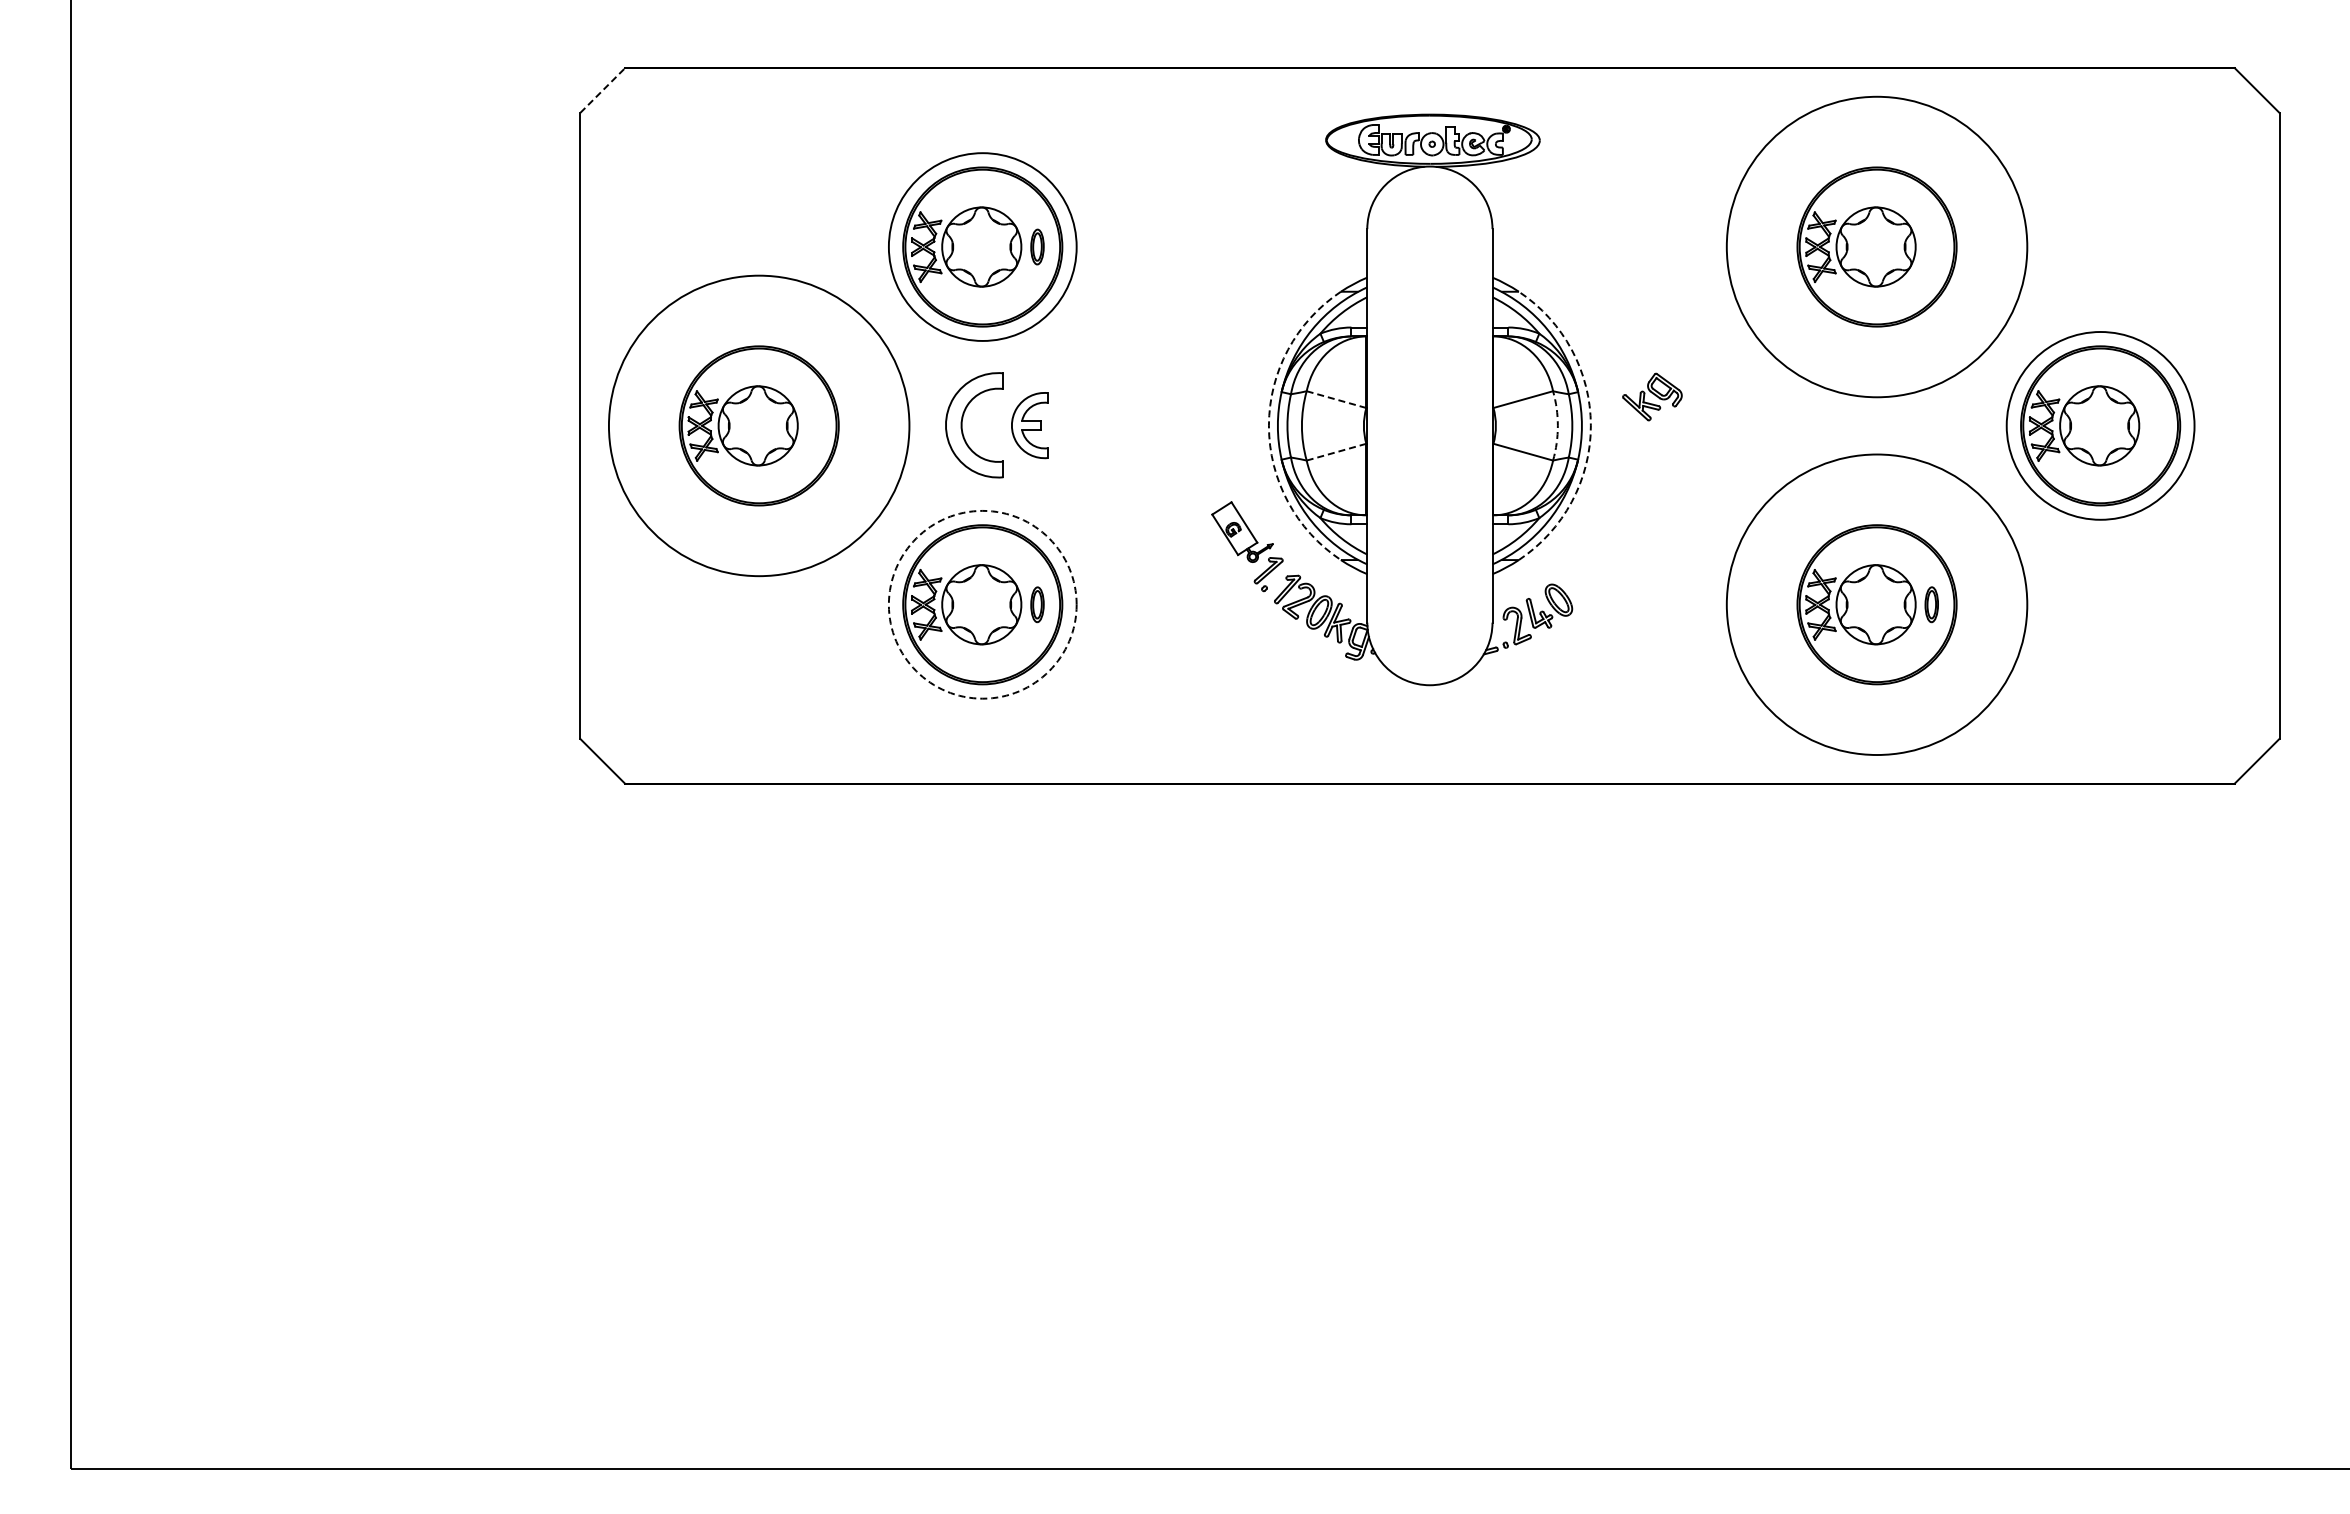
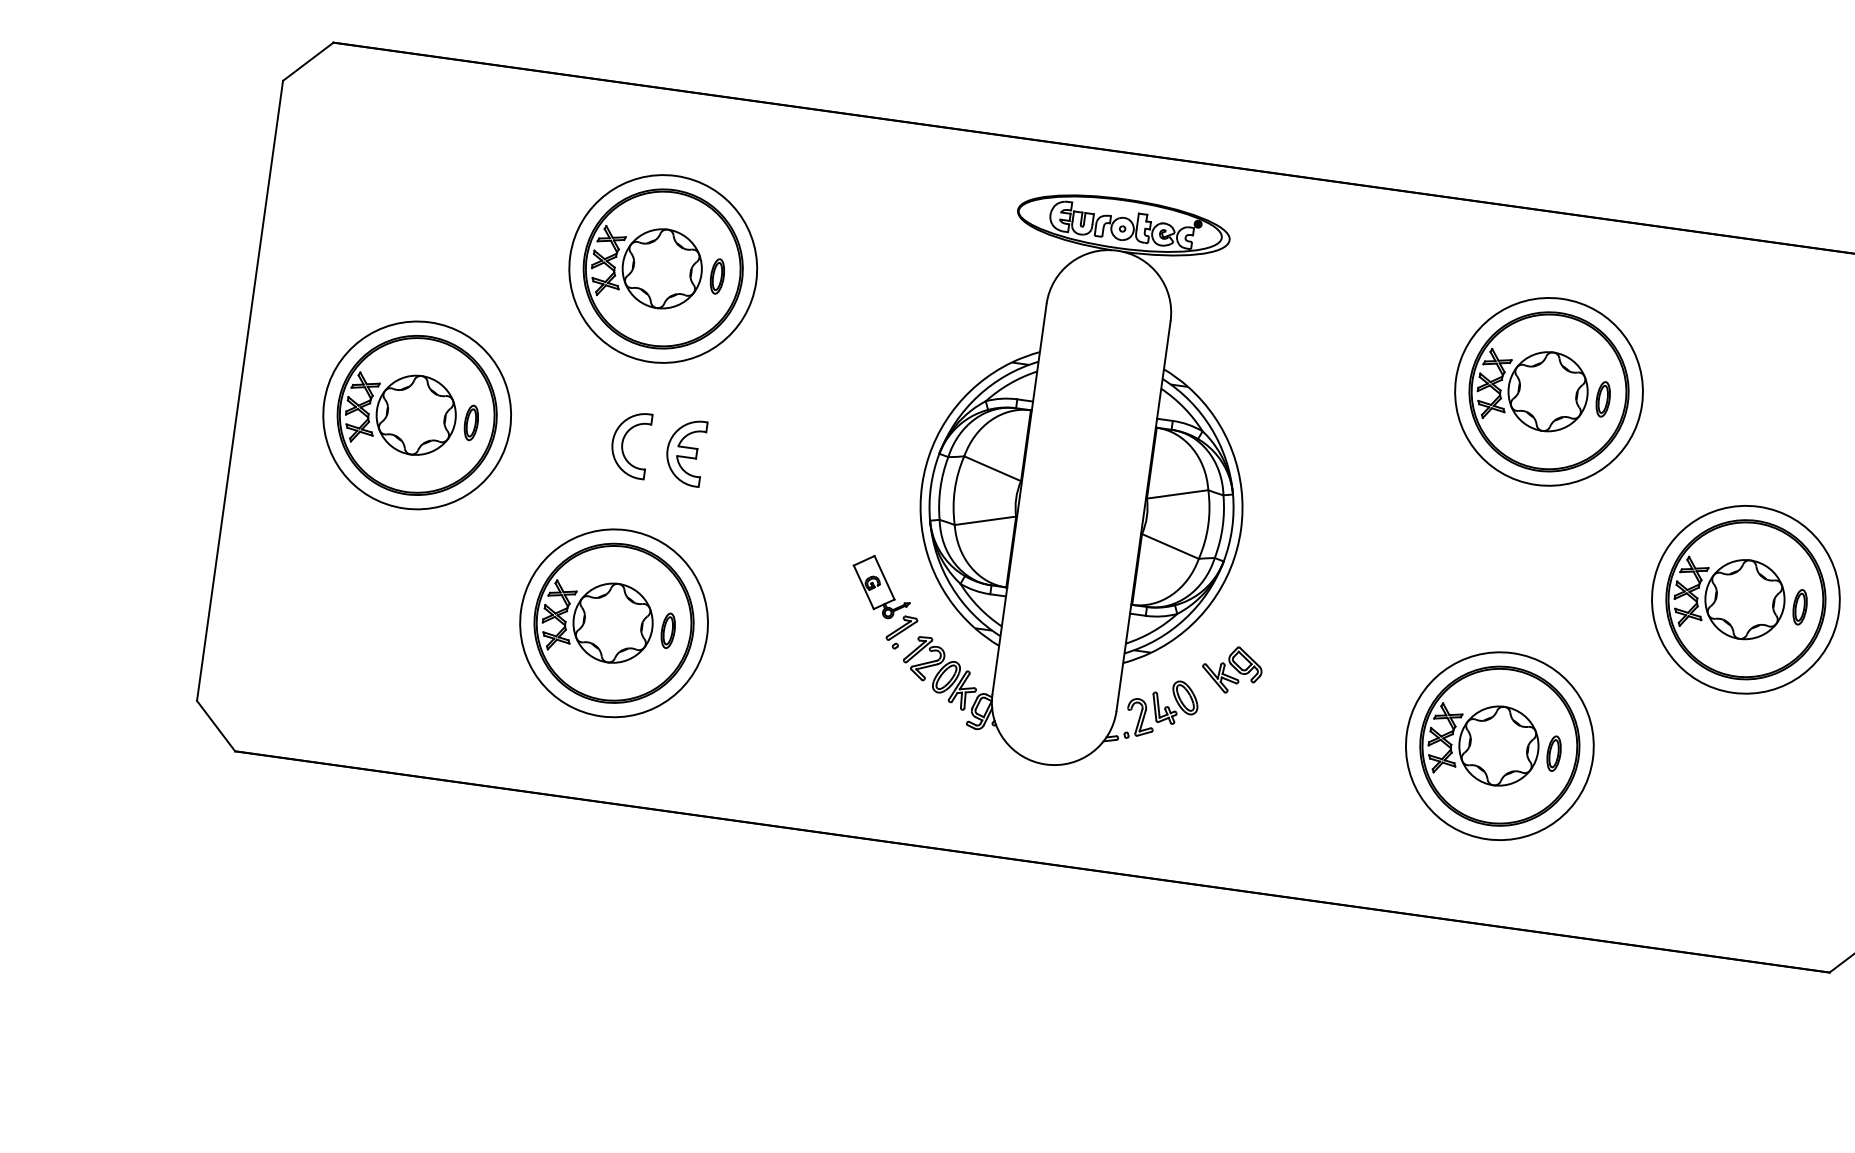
line: (602, 90) -> (308, 61), dashed -> solid
circle: (1876, 246) -> (1548, 391), size x0.62
part: (1931, 246) -> (1603, 398), added
part: (1652, 396) -> (1232, 669), moved
line: (1336, 399) -> (992, 468), dashed -> solid
circle: (759, 425) -> (417, 415), size x0.62
part: (813, 425) -> (471, 422), added
part: (973, 425) -> (629, 444), size x0.62
arc: (1268, 425) -> (921, 485), dashed -> solid
arc: (1557, 425) -> (1207, 524), dashed -> solid
arc: (1590, 425) -> (1240, 529), dashed -> solid
part: (2155, 425) -> (1800, 606), added
line: (1336, 452) -> (985, 521), dashed -> solid
circle: (982, 604) -> (613, 623), dashed -> solid
circle: (1876, 604) -> (1499, 745), size x0.62

